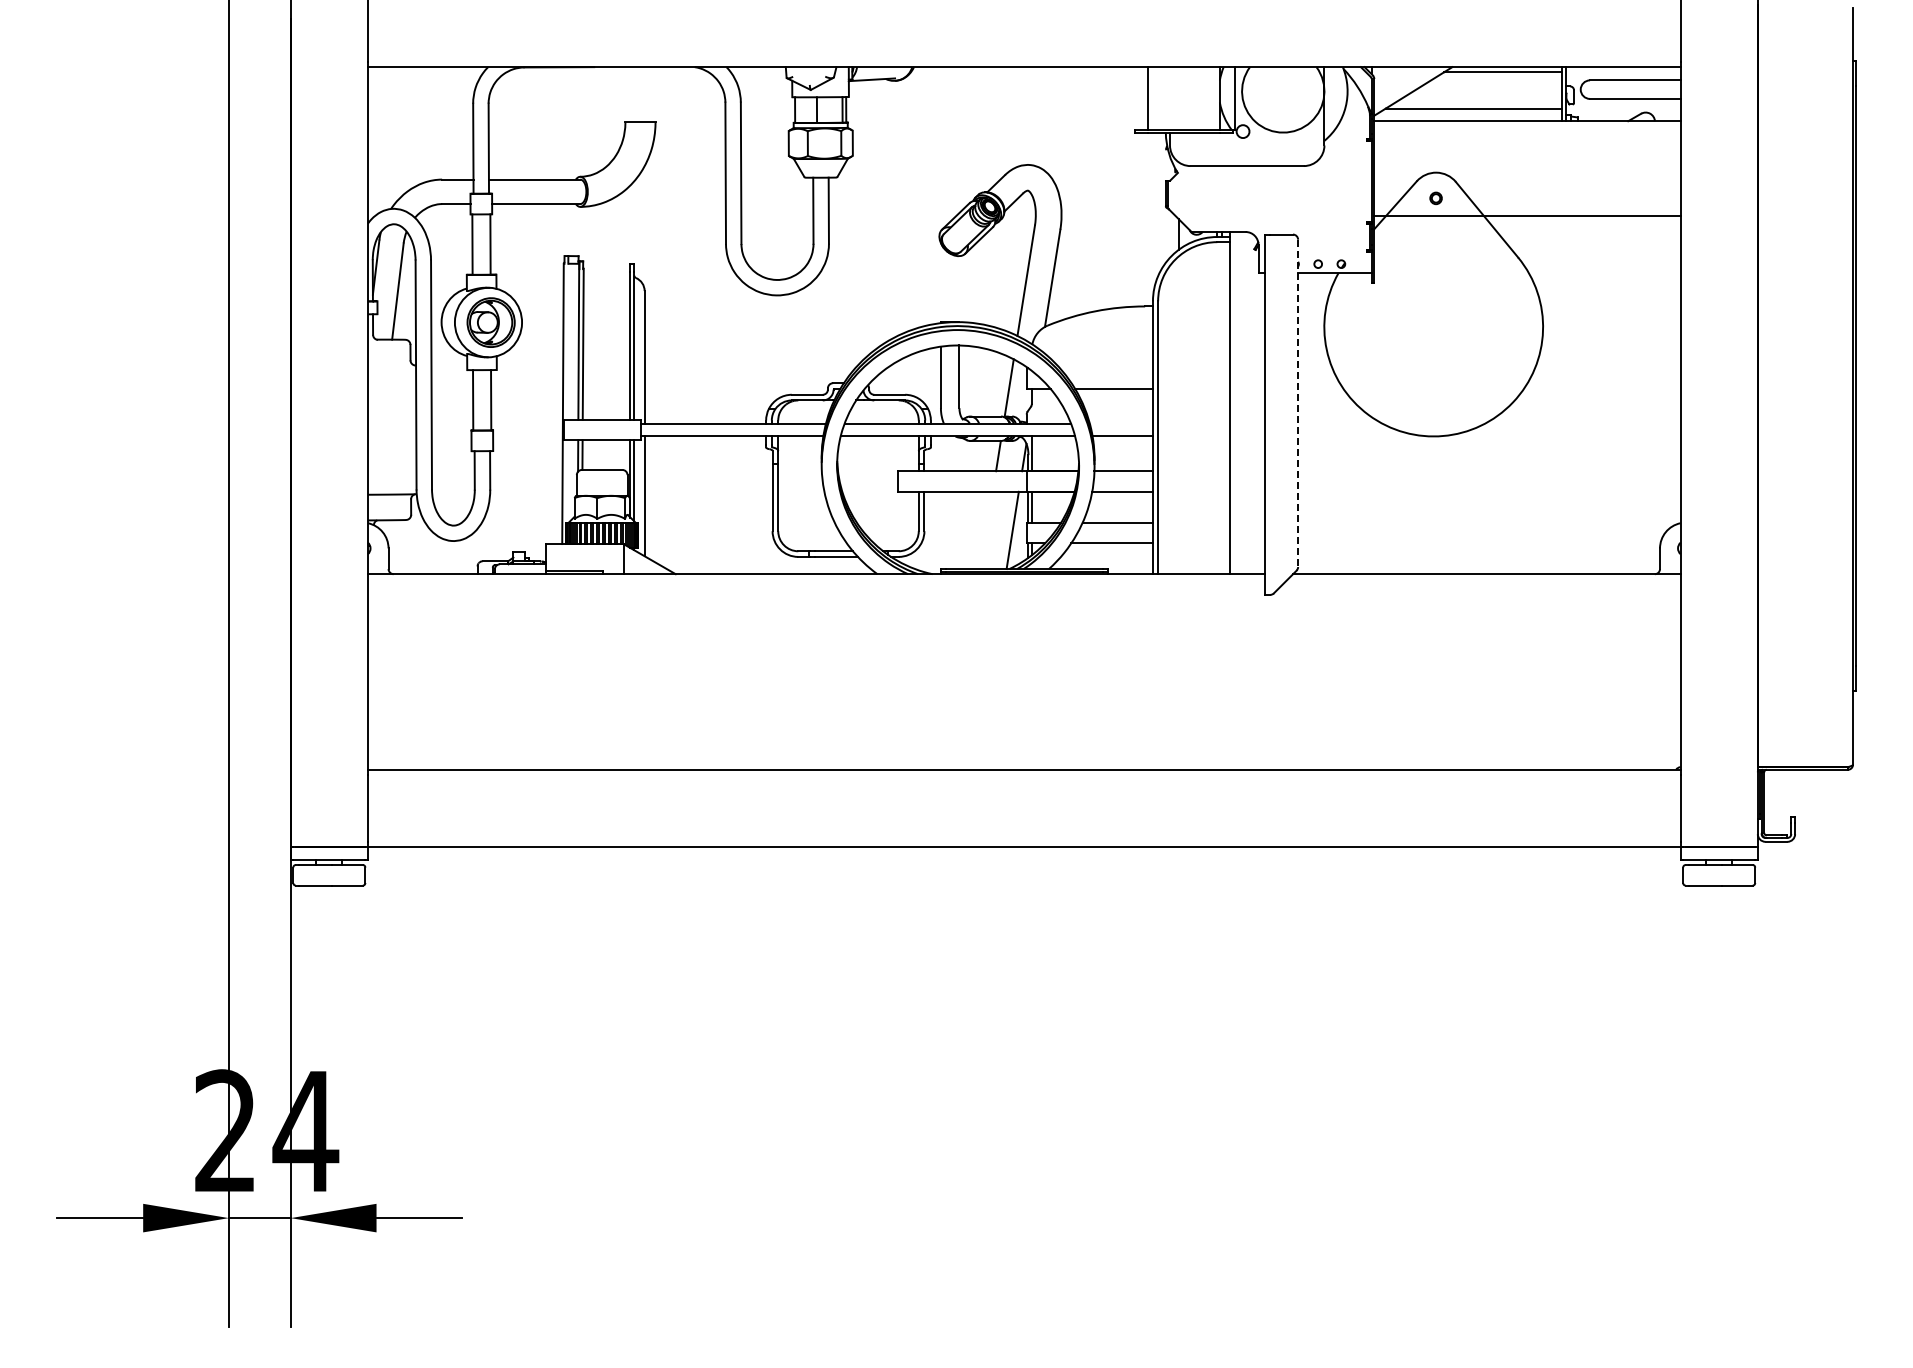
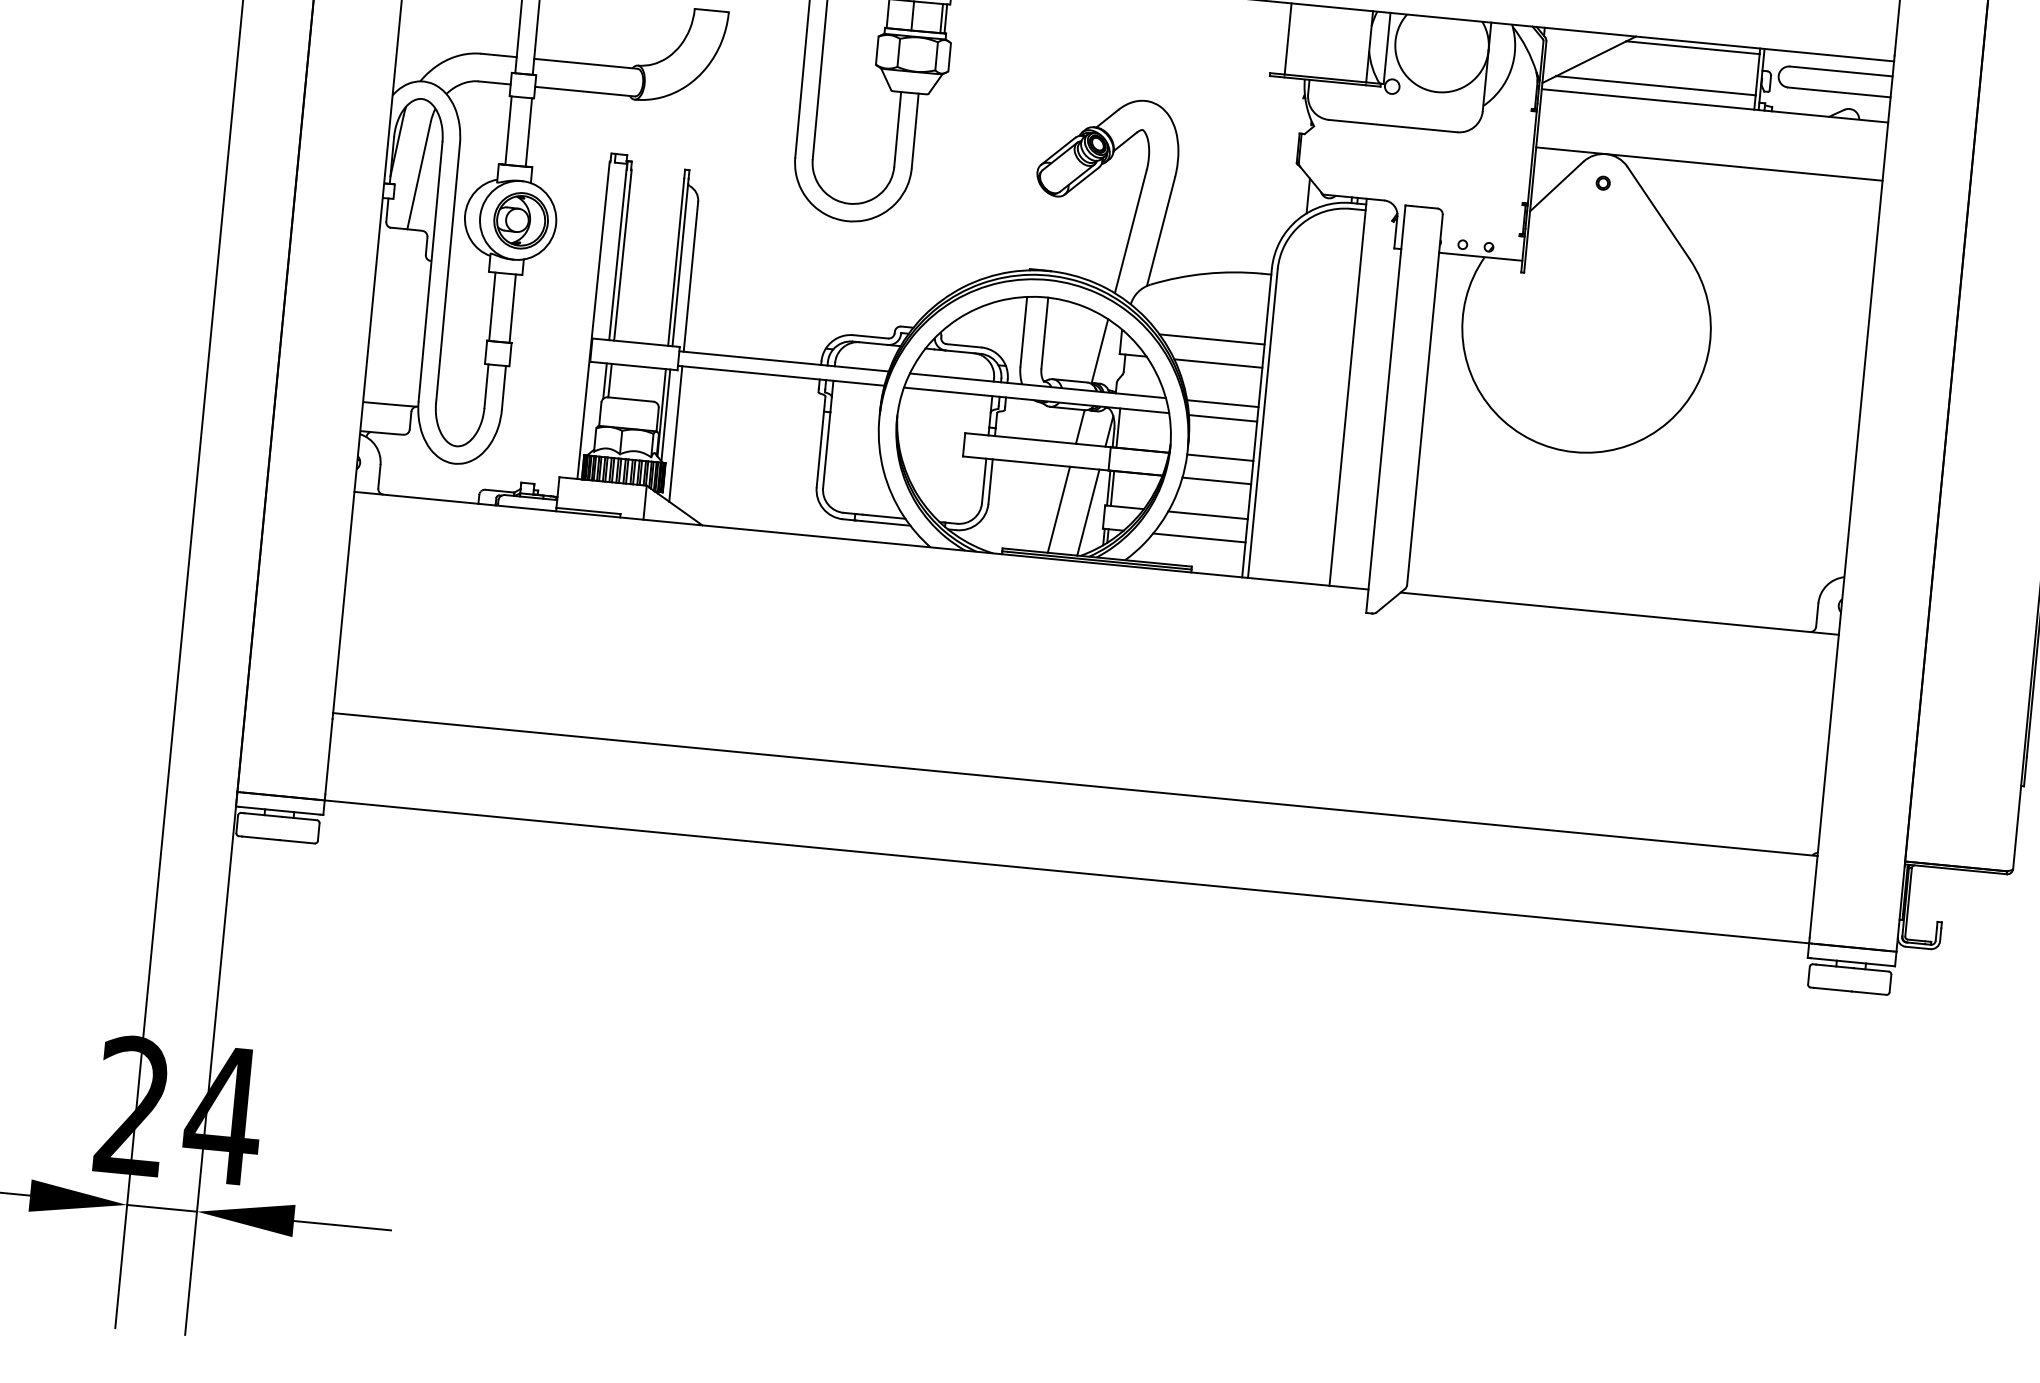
line: (1527, 215) -> (1709, 163), moved
line: (1106, 368) -> (1212, 339), added
line: (1298, 403) -> (1425, 400), dashed -> solid
line: (1120, 423) -> (1221, 403), added
line: (986, 530) -> (1058, 509), added

